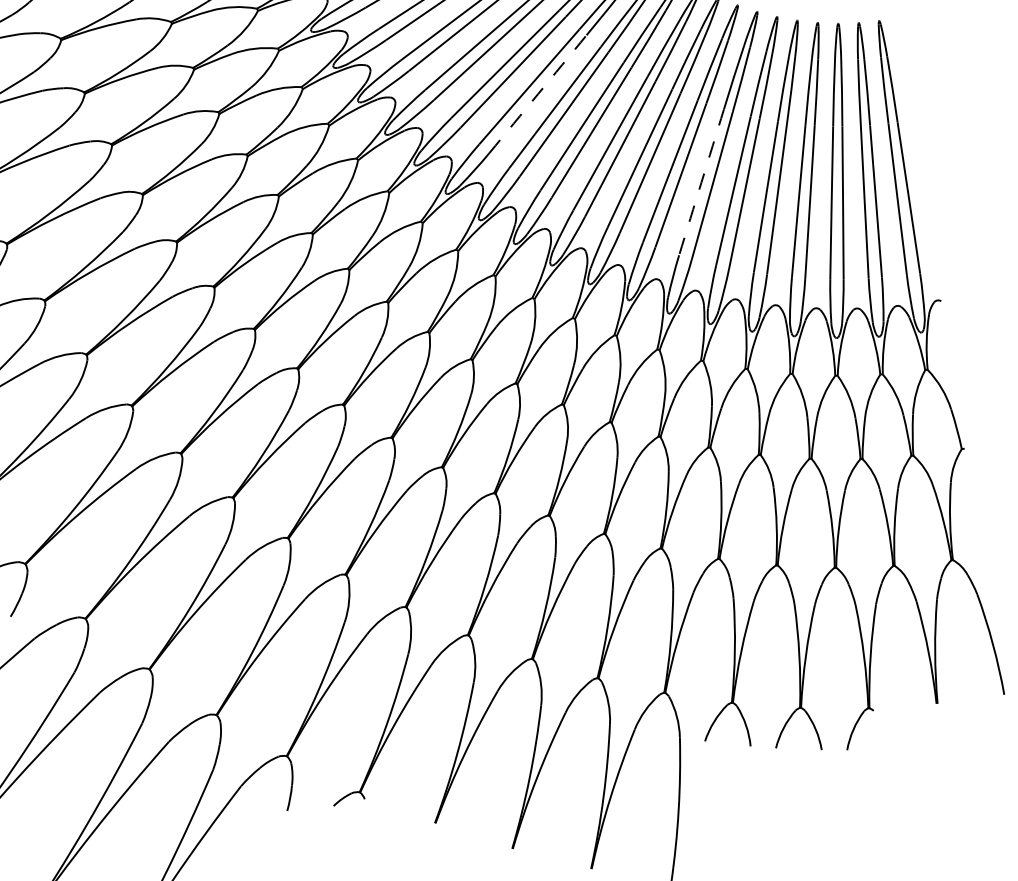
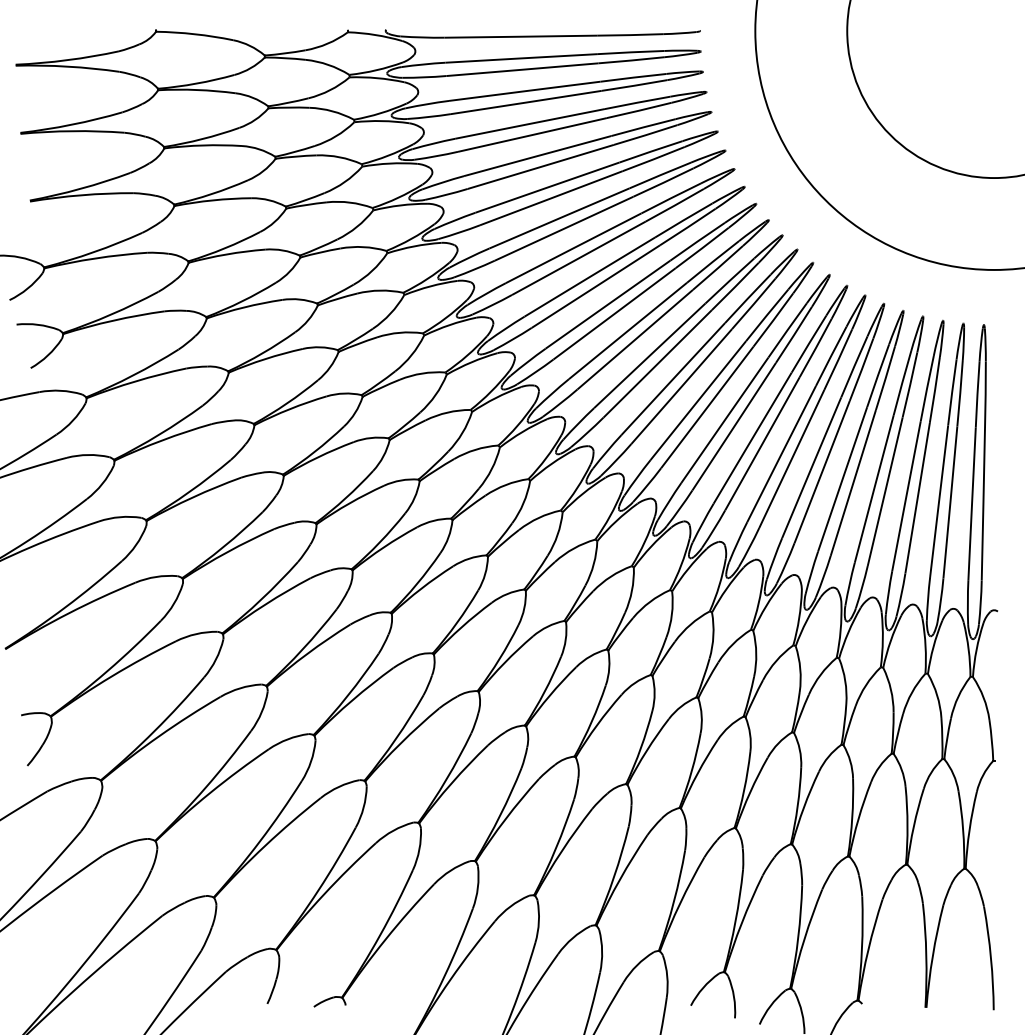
arc: (538, 94) -> (635, 339), dashed -> solid
arc: (701, 182) -> (781, 454), dashed -> solid

